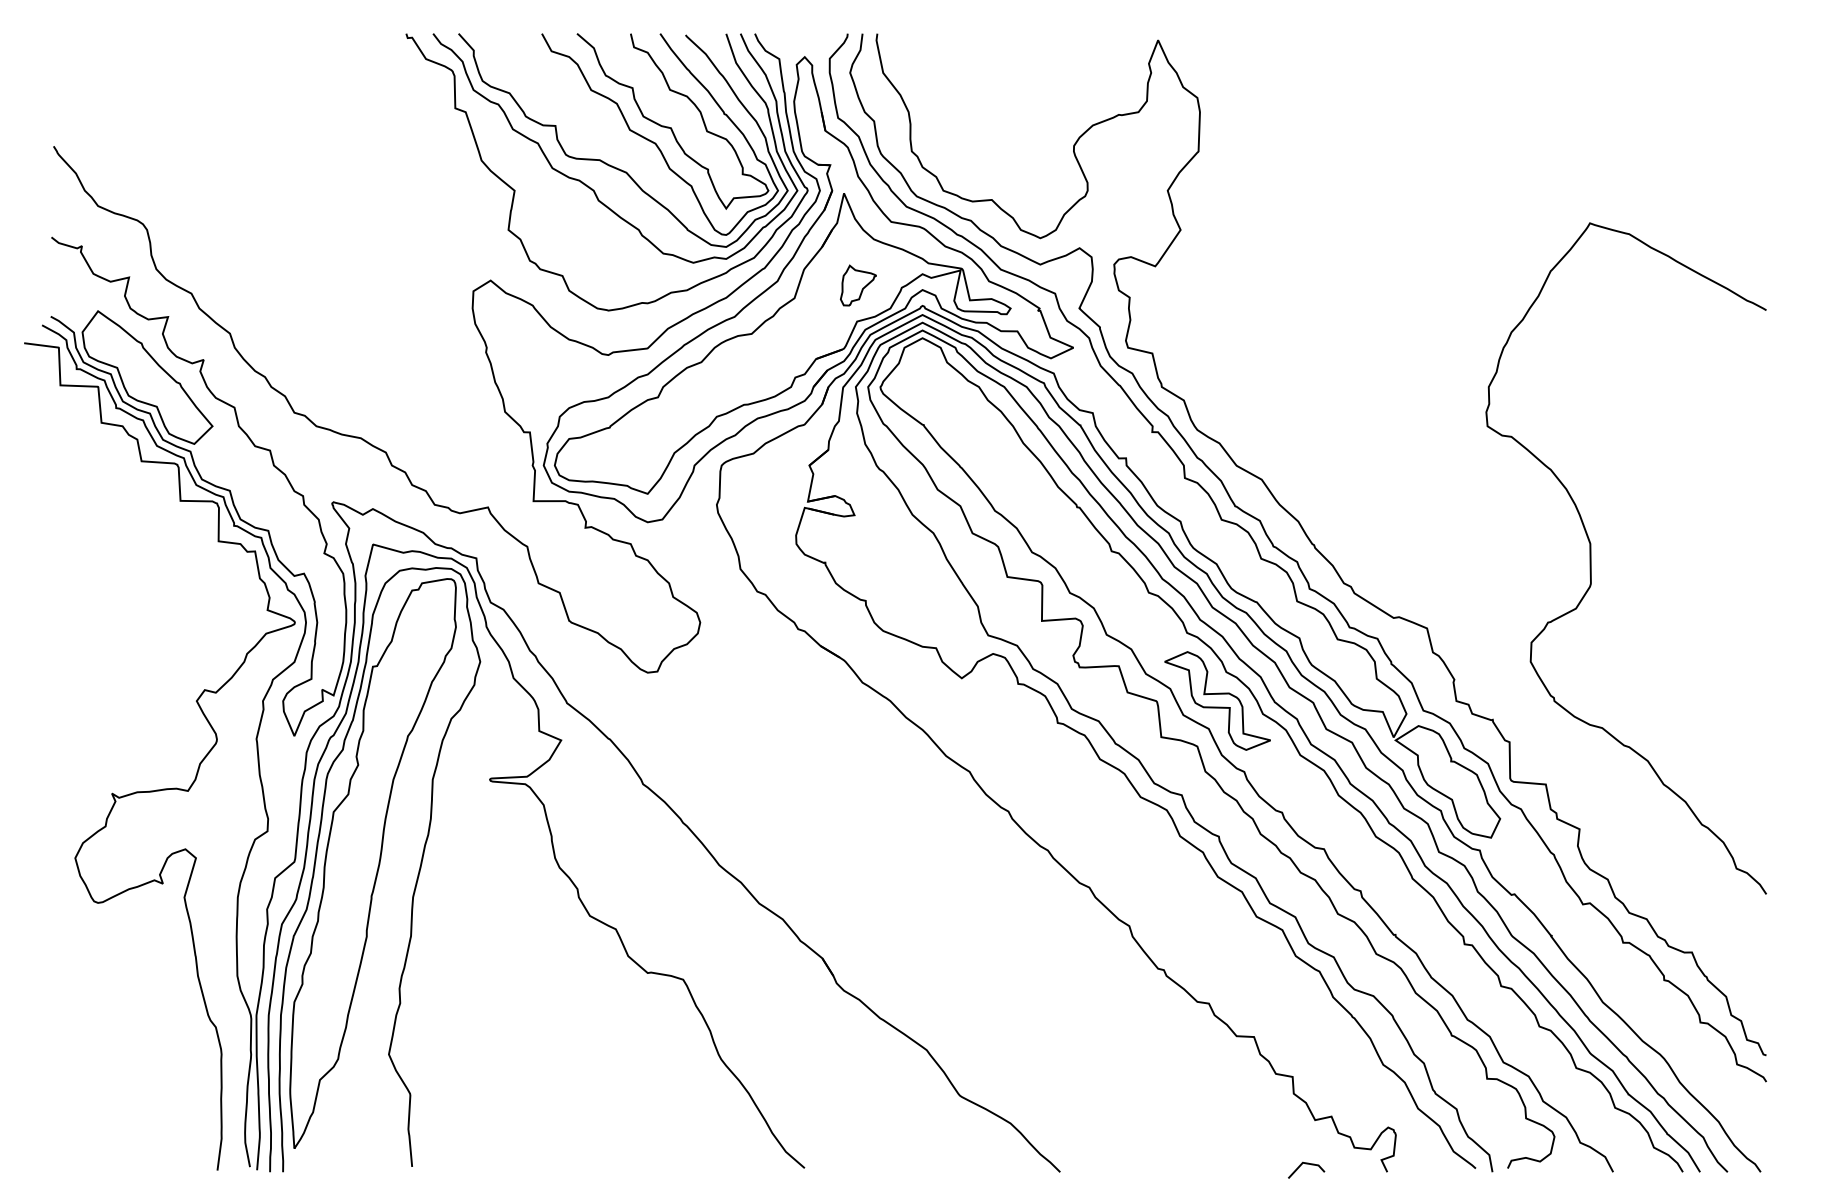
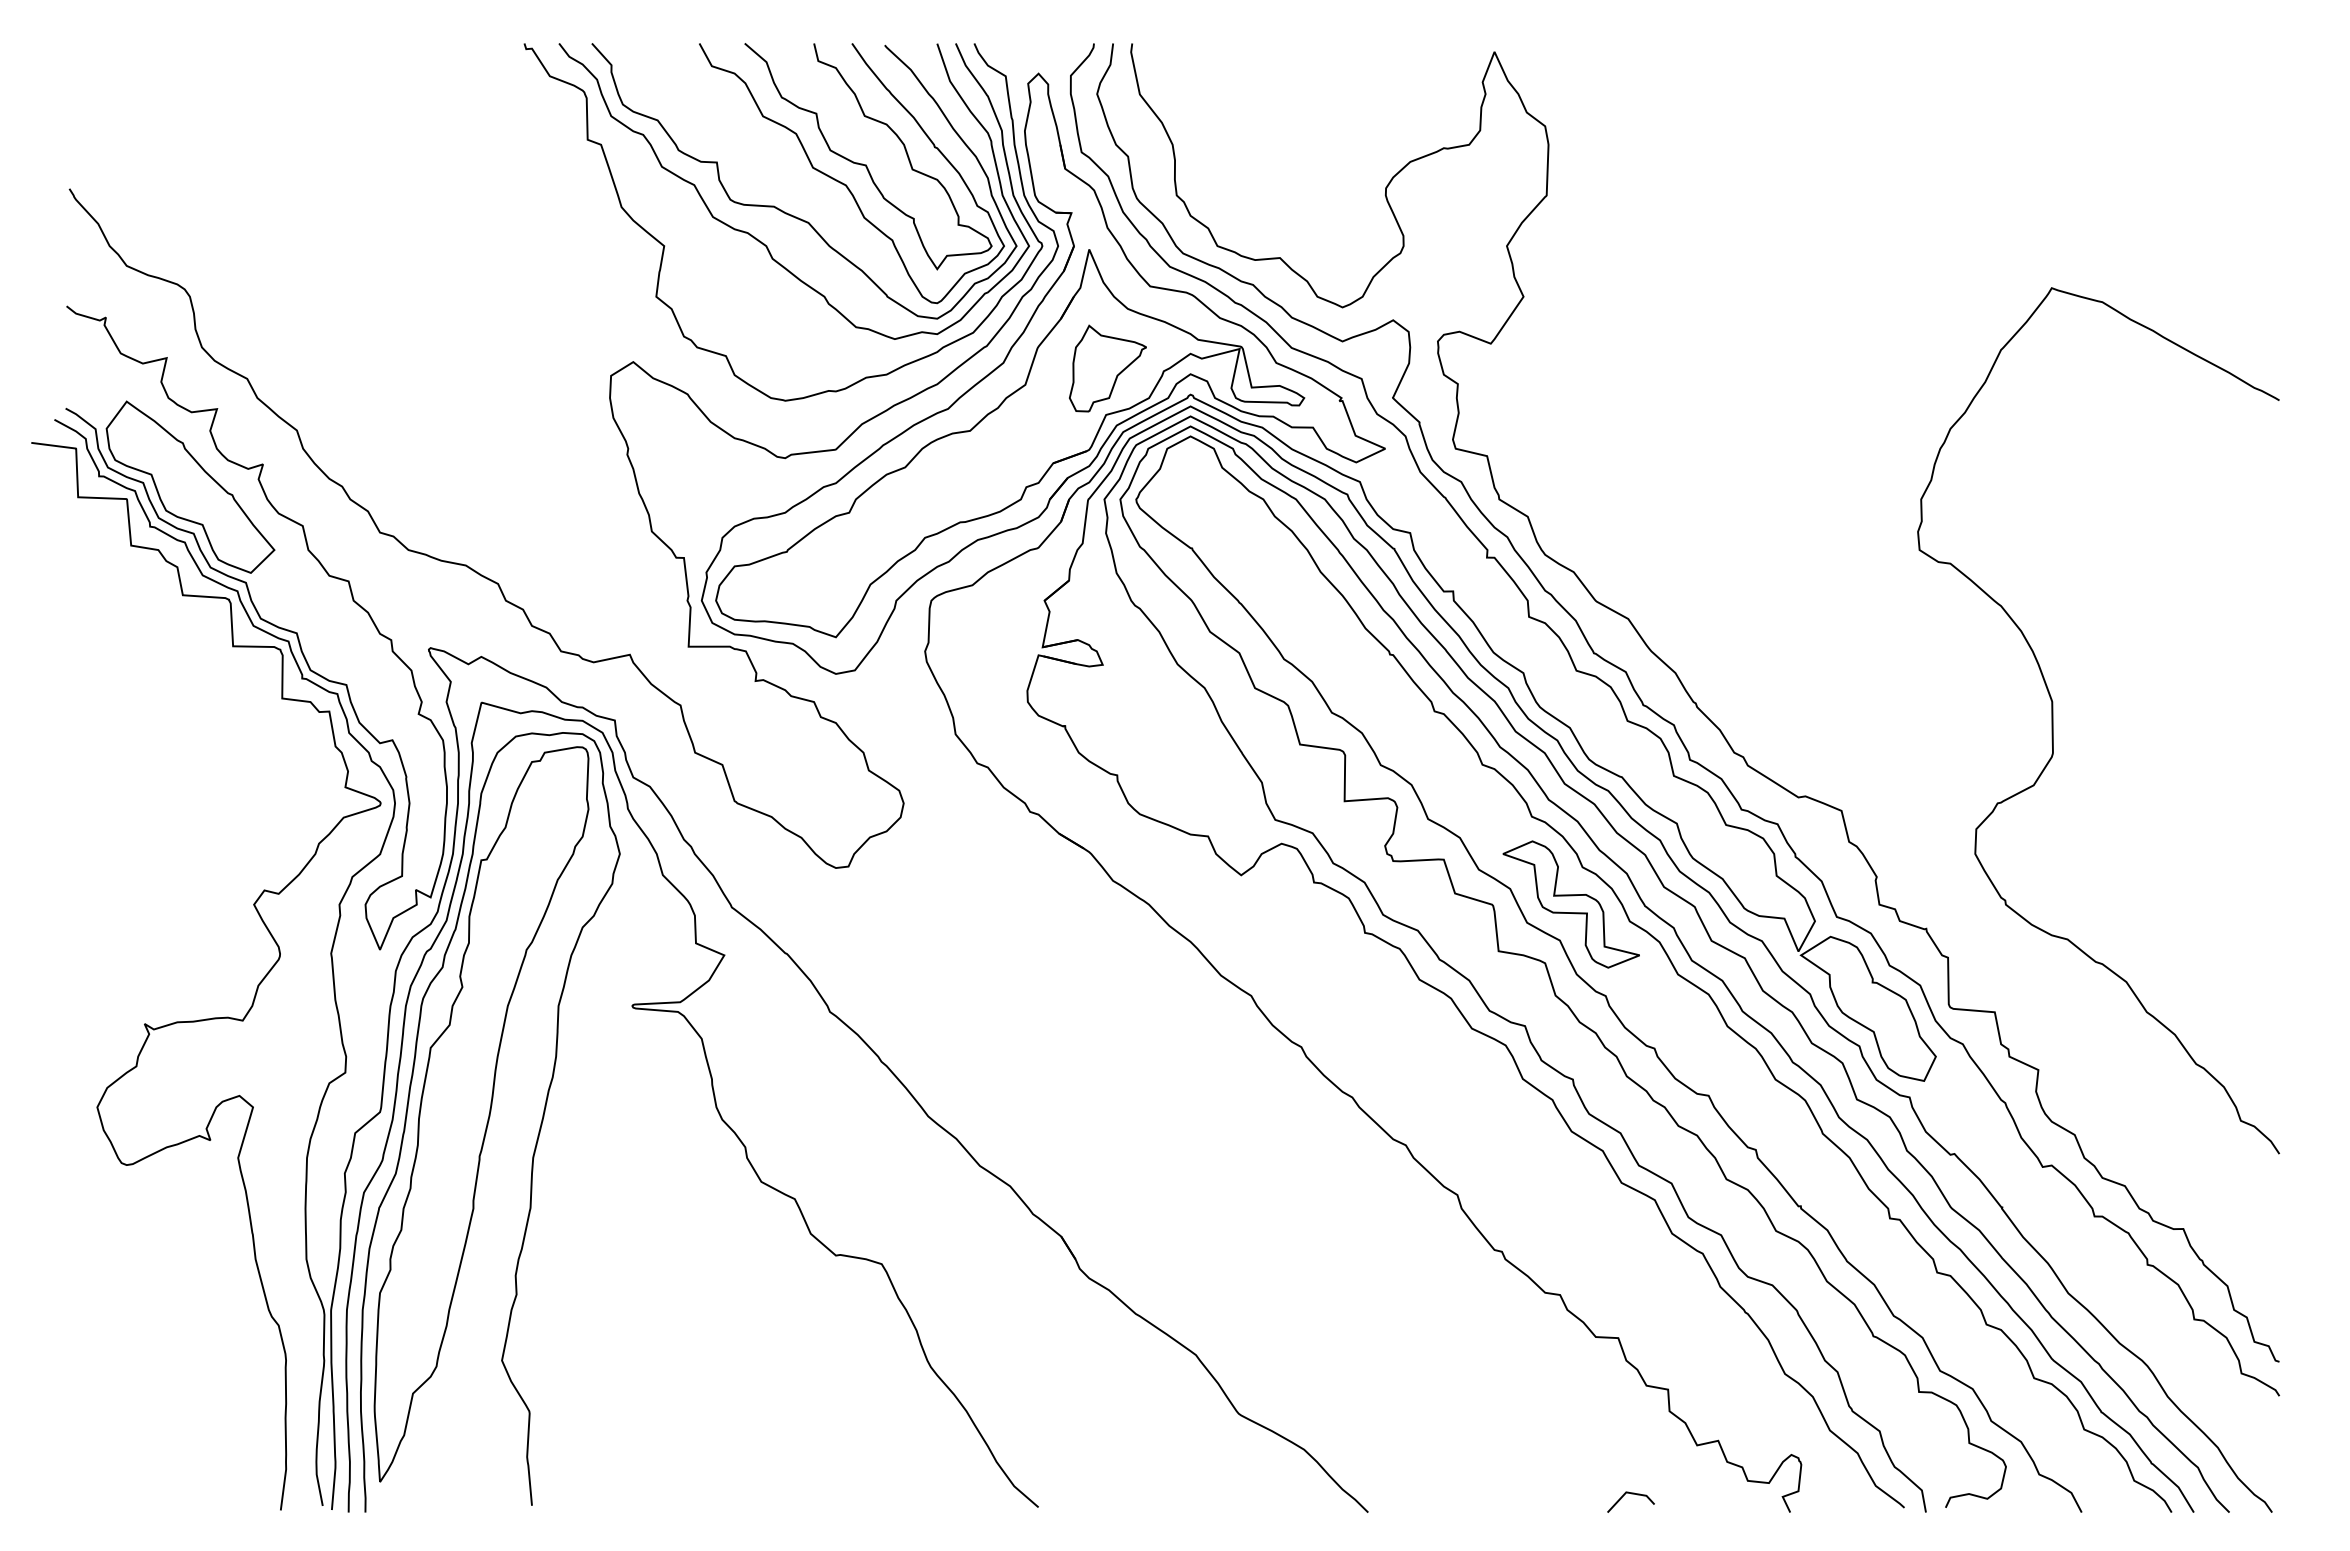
part: (858, 285) -> (1107, 368), size x1.67
line: (1306, 1164) -> (1631, 1494), moved

